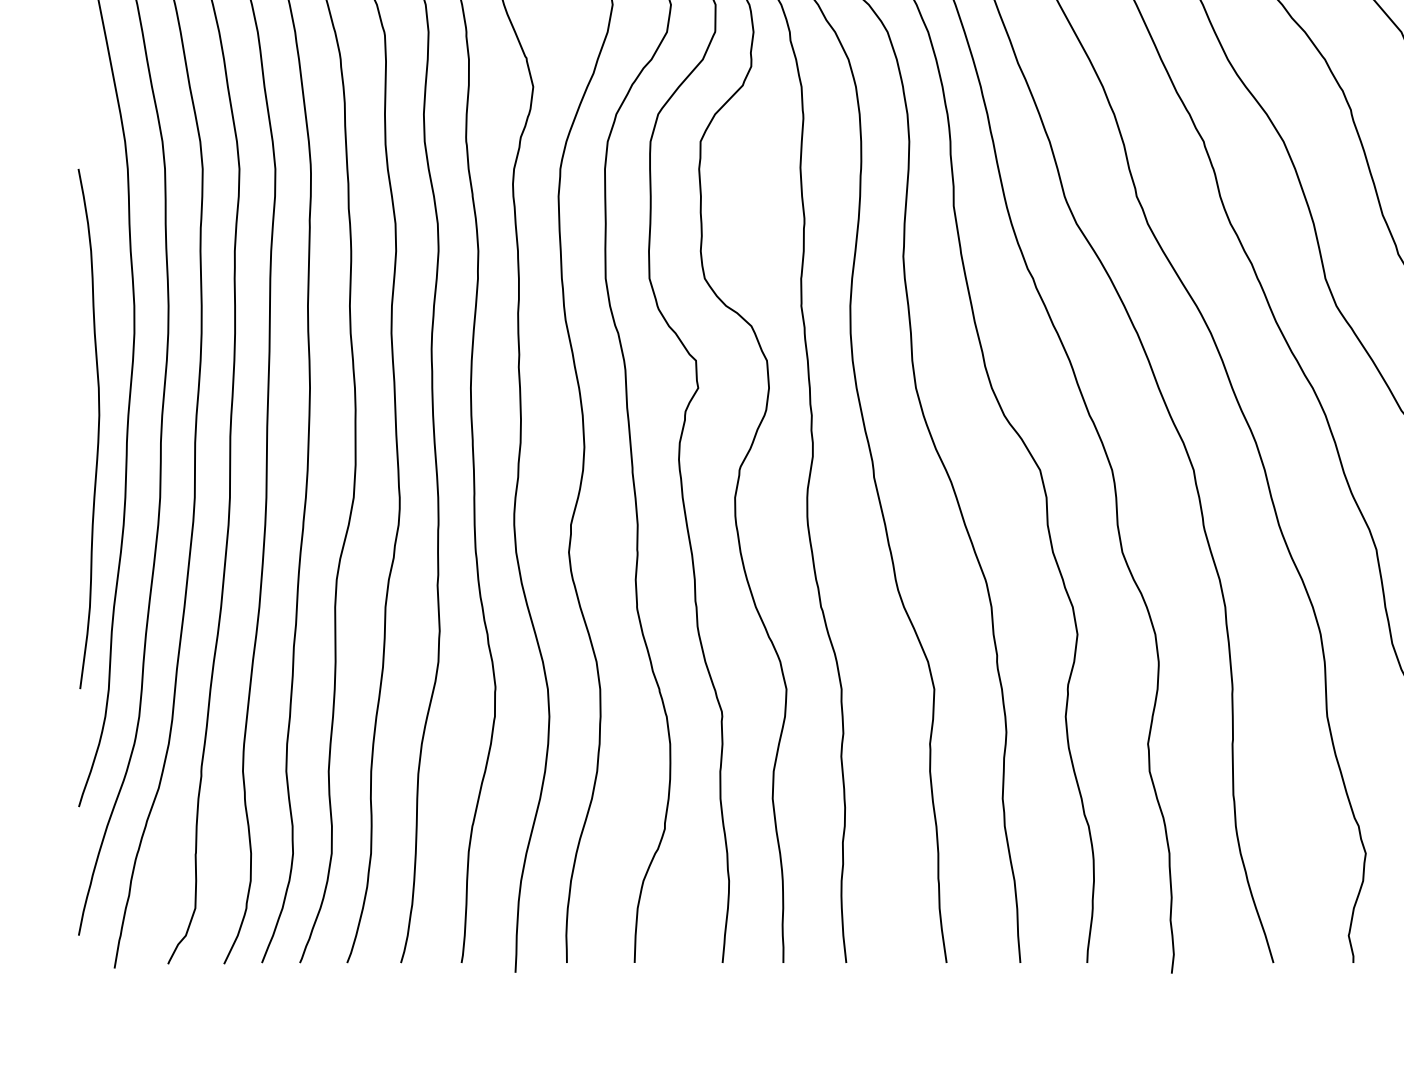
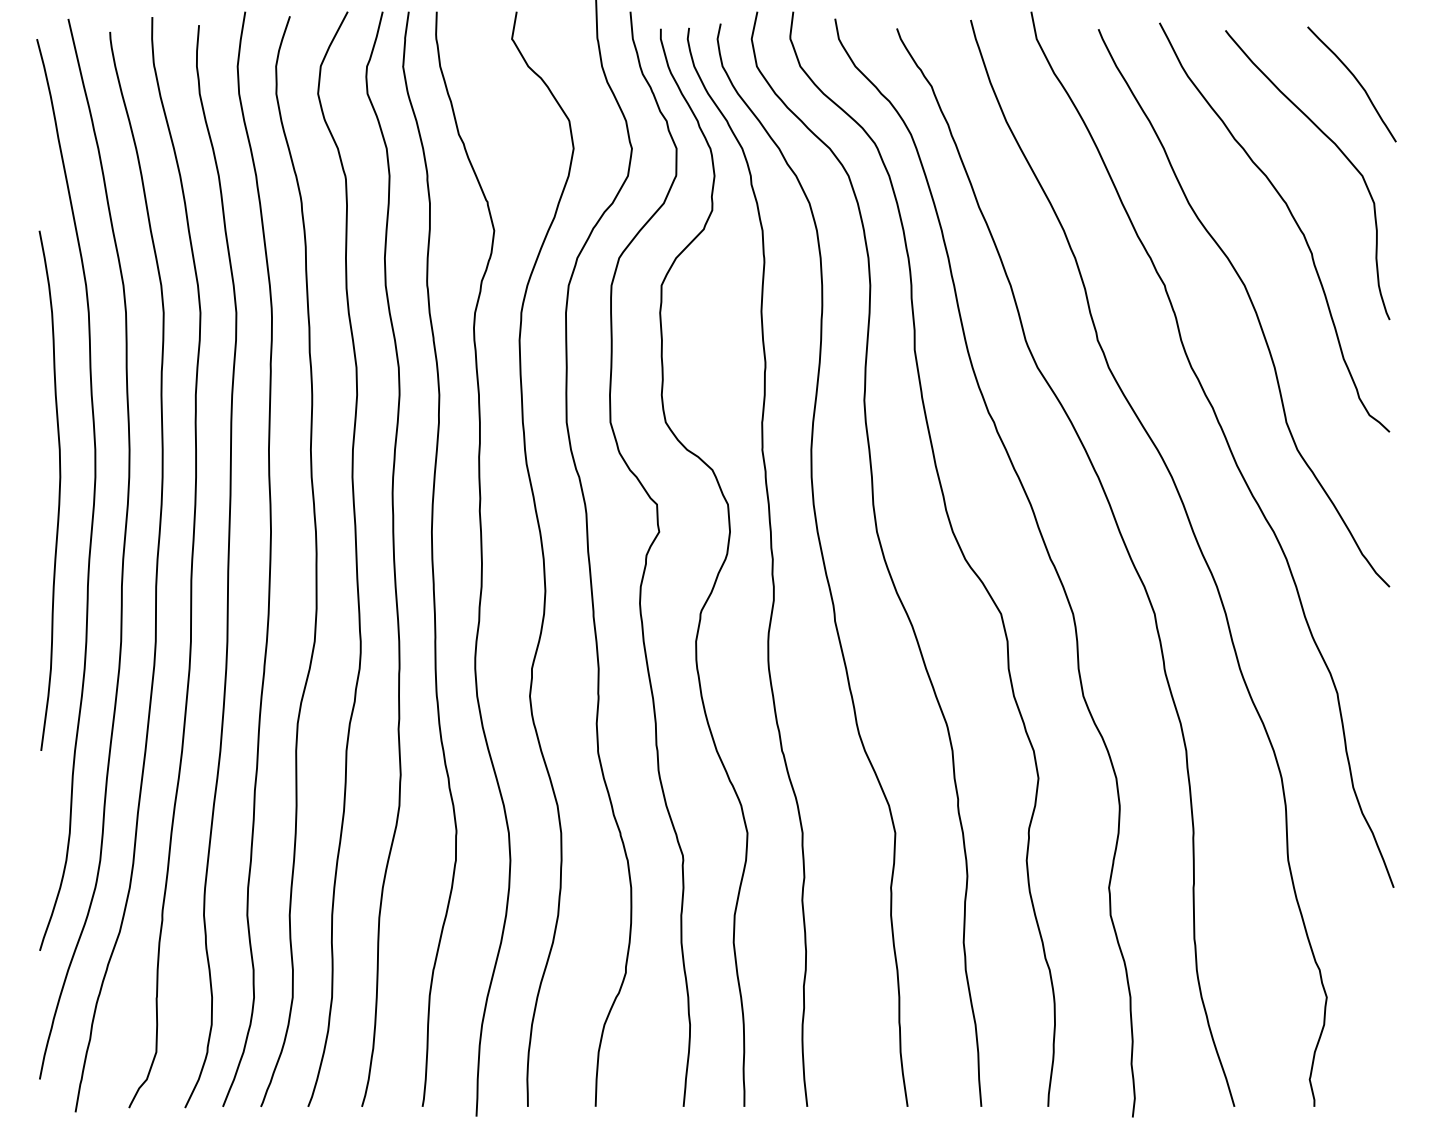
curve: (97, 428) -> (58, 490), moved

